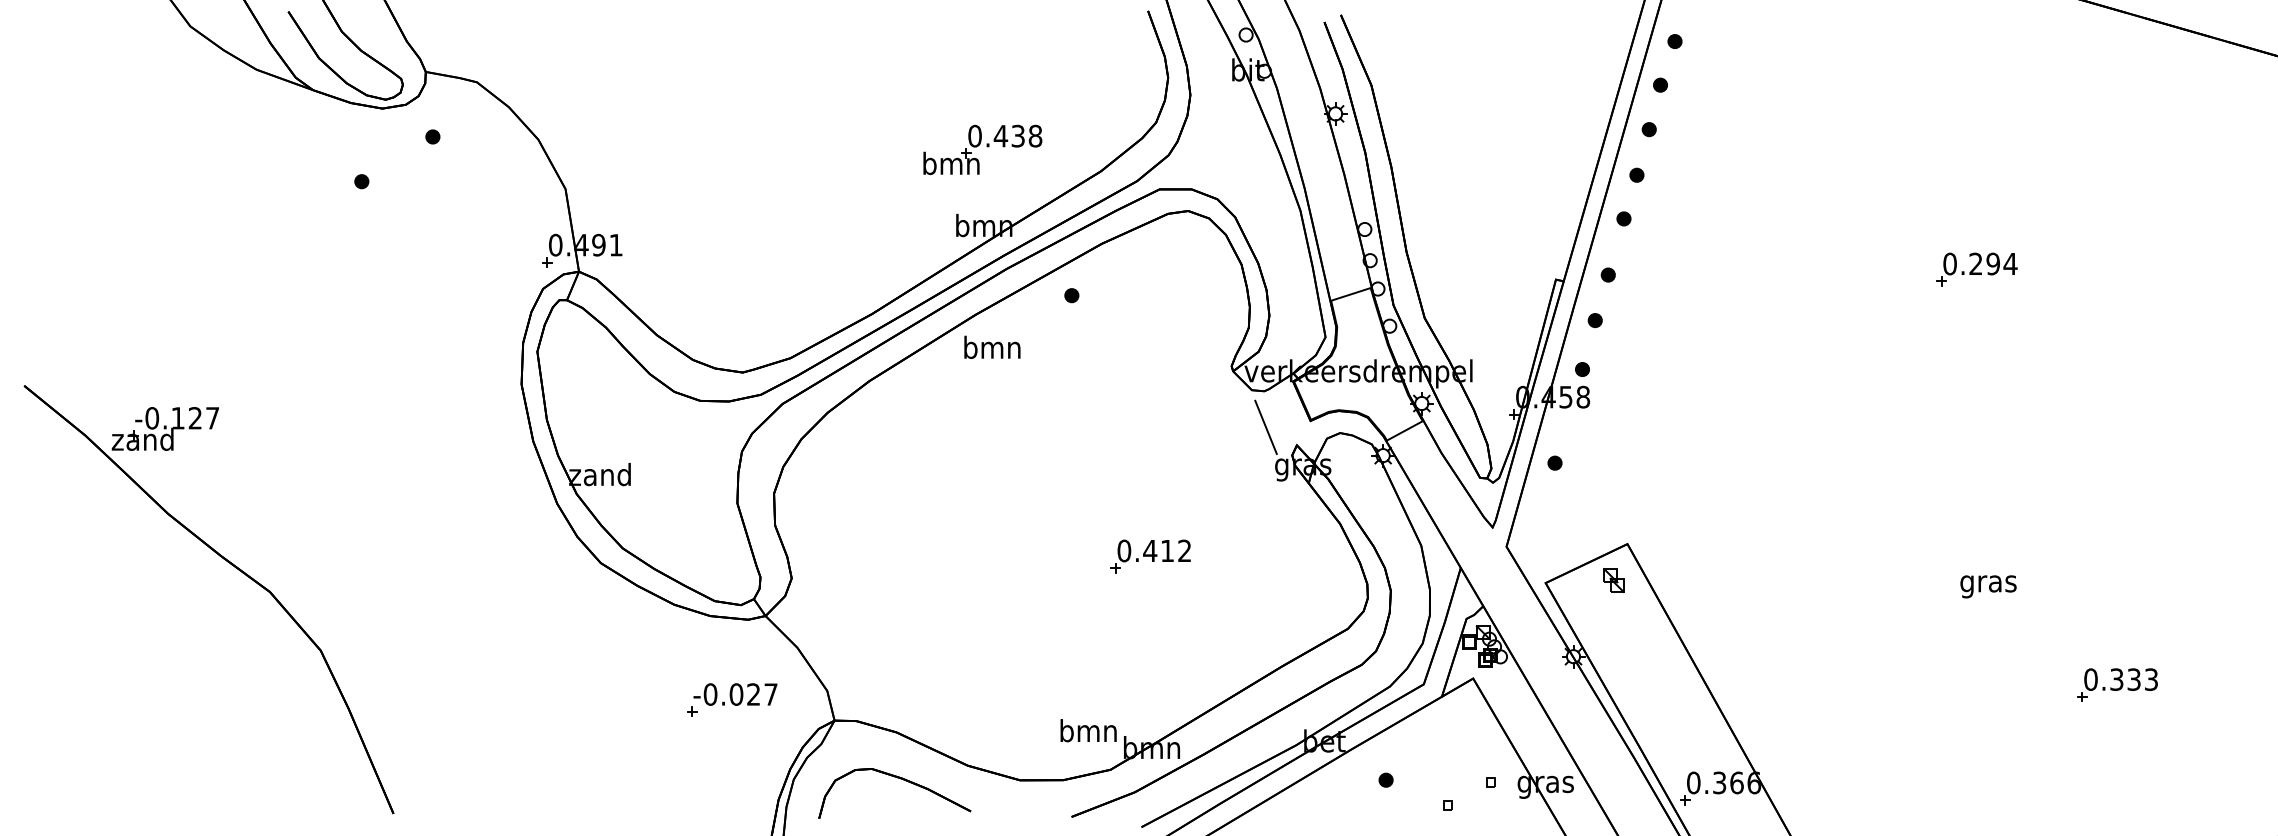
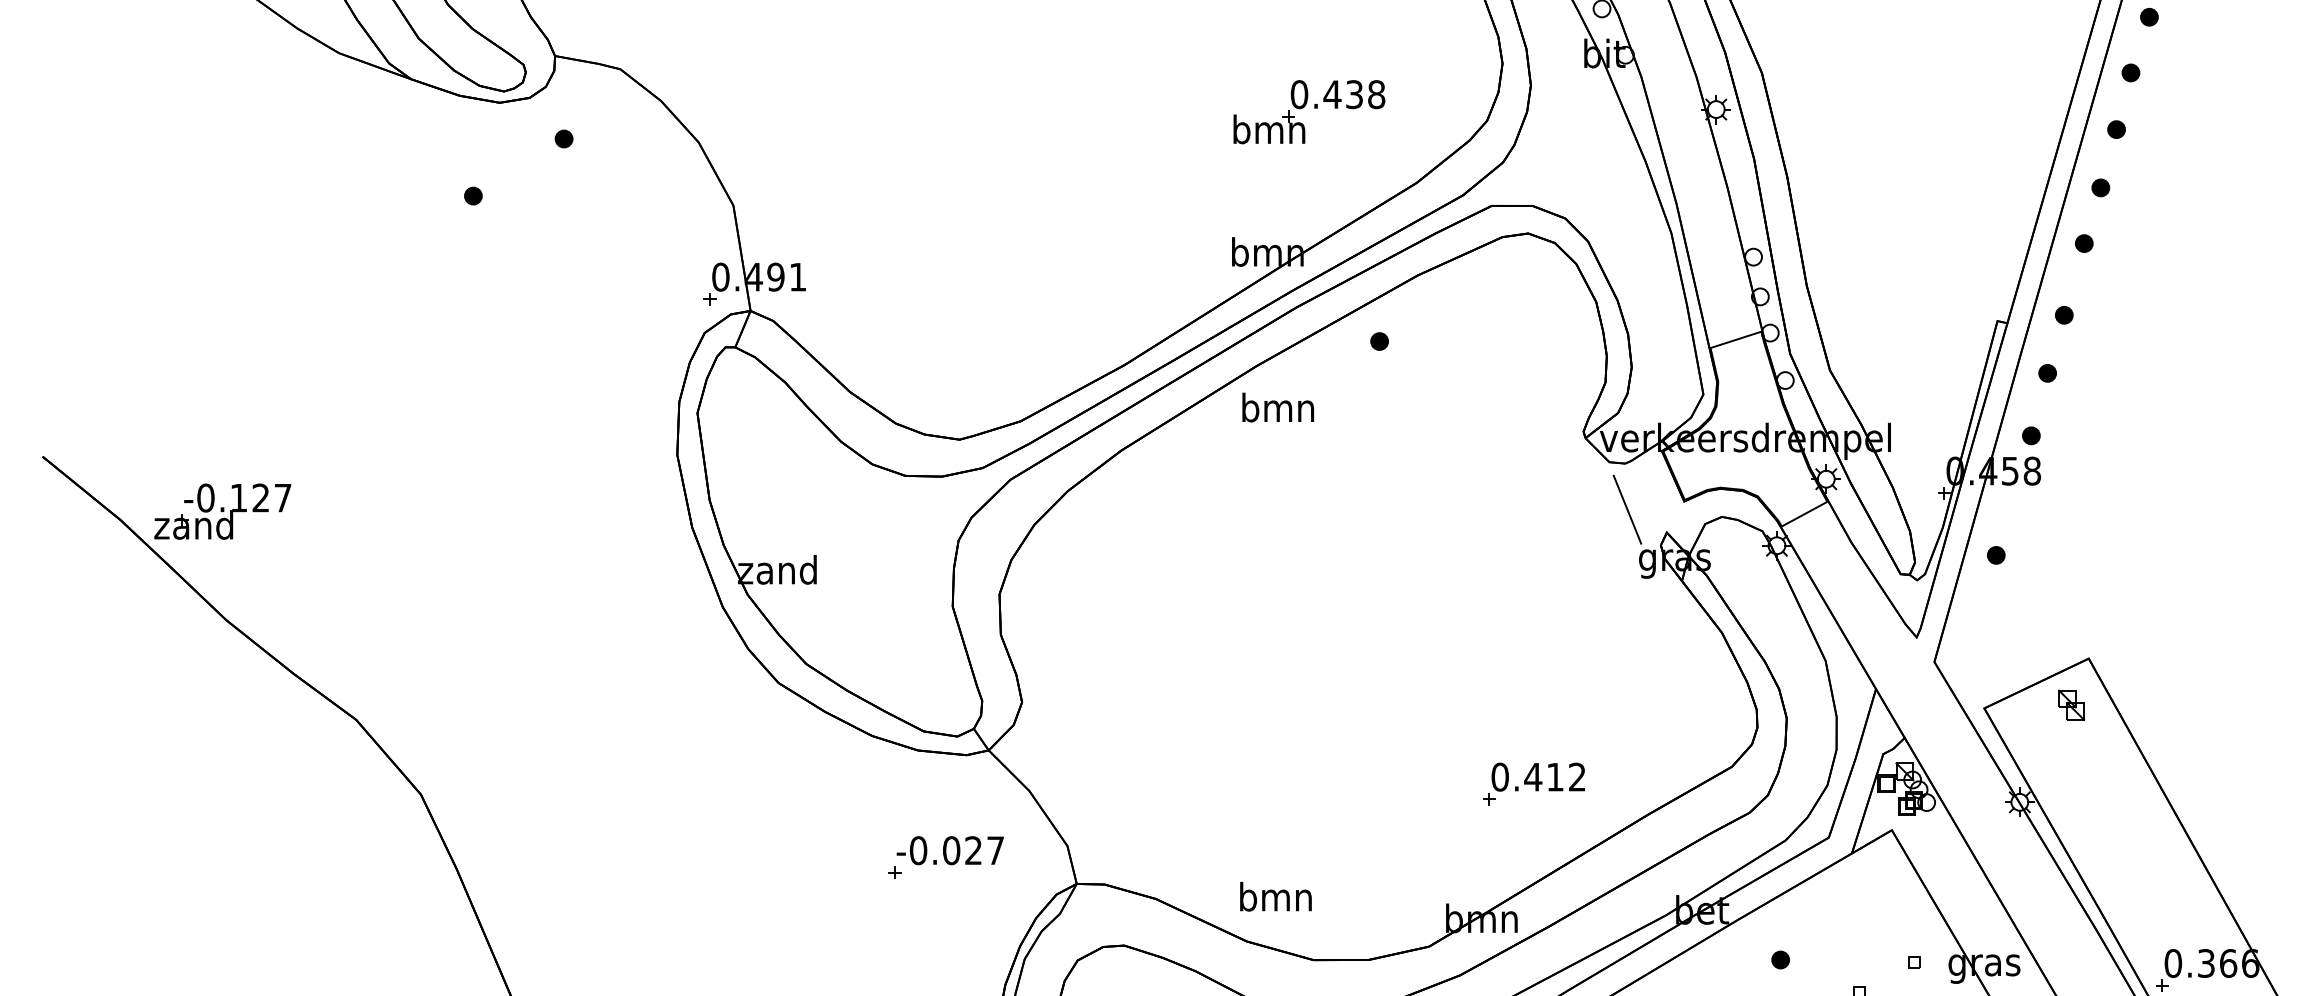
part: (982, 149) -> (1308, 111), moved
part: (1150, 556) -> (1533, 784), moved
text: (1088, 730) -> (1275, 896), moved

